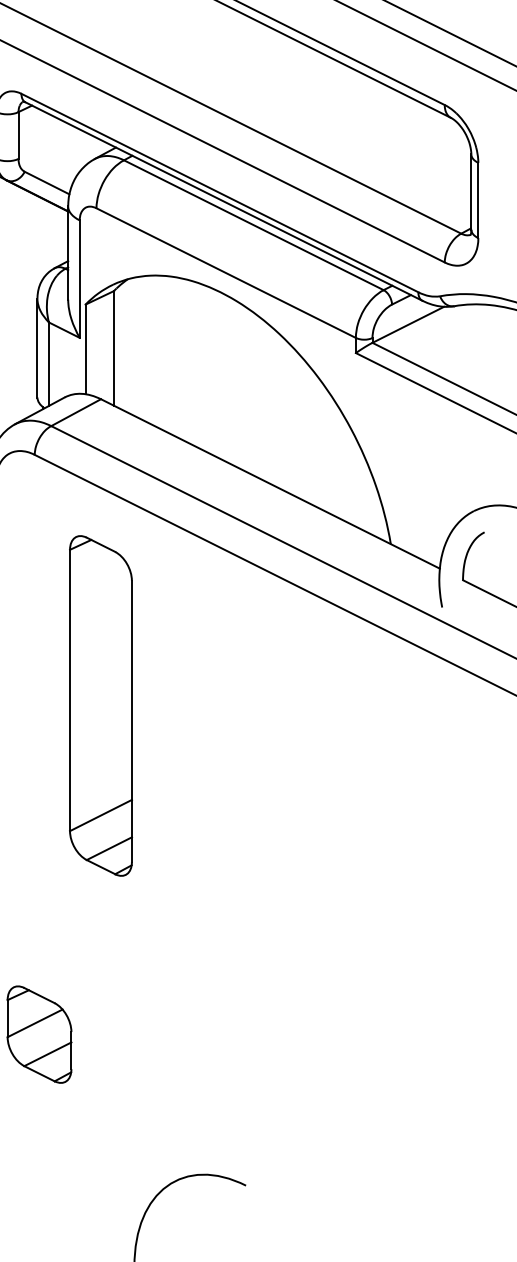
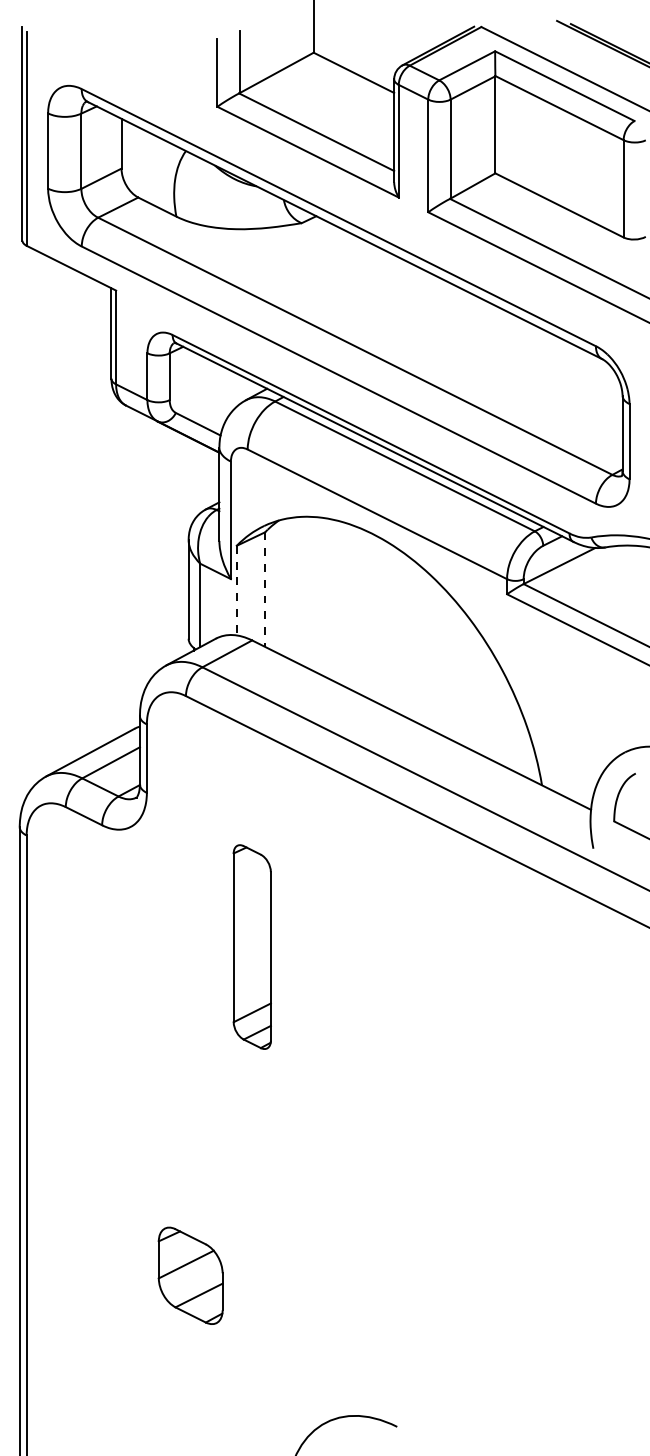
line: (85, 349) -> (236, 590), solid -> dashed
line: (114, 349) -> (265, 590), solid -> dashed
part: (101, 705) -> (252, 946), size x0.6

